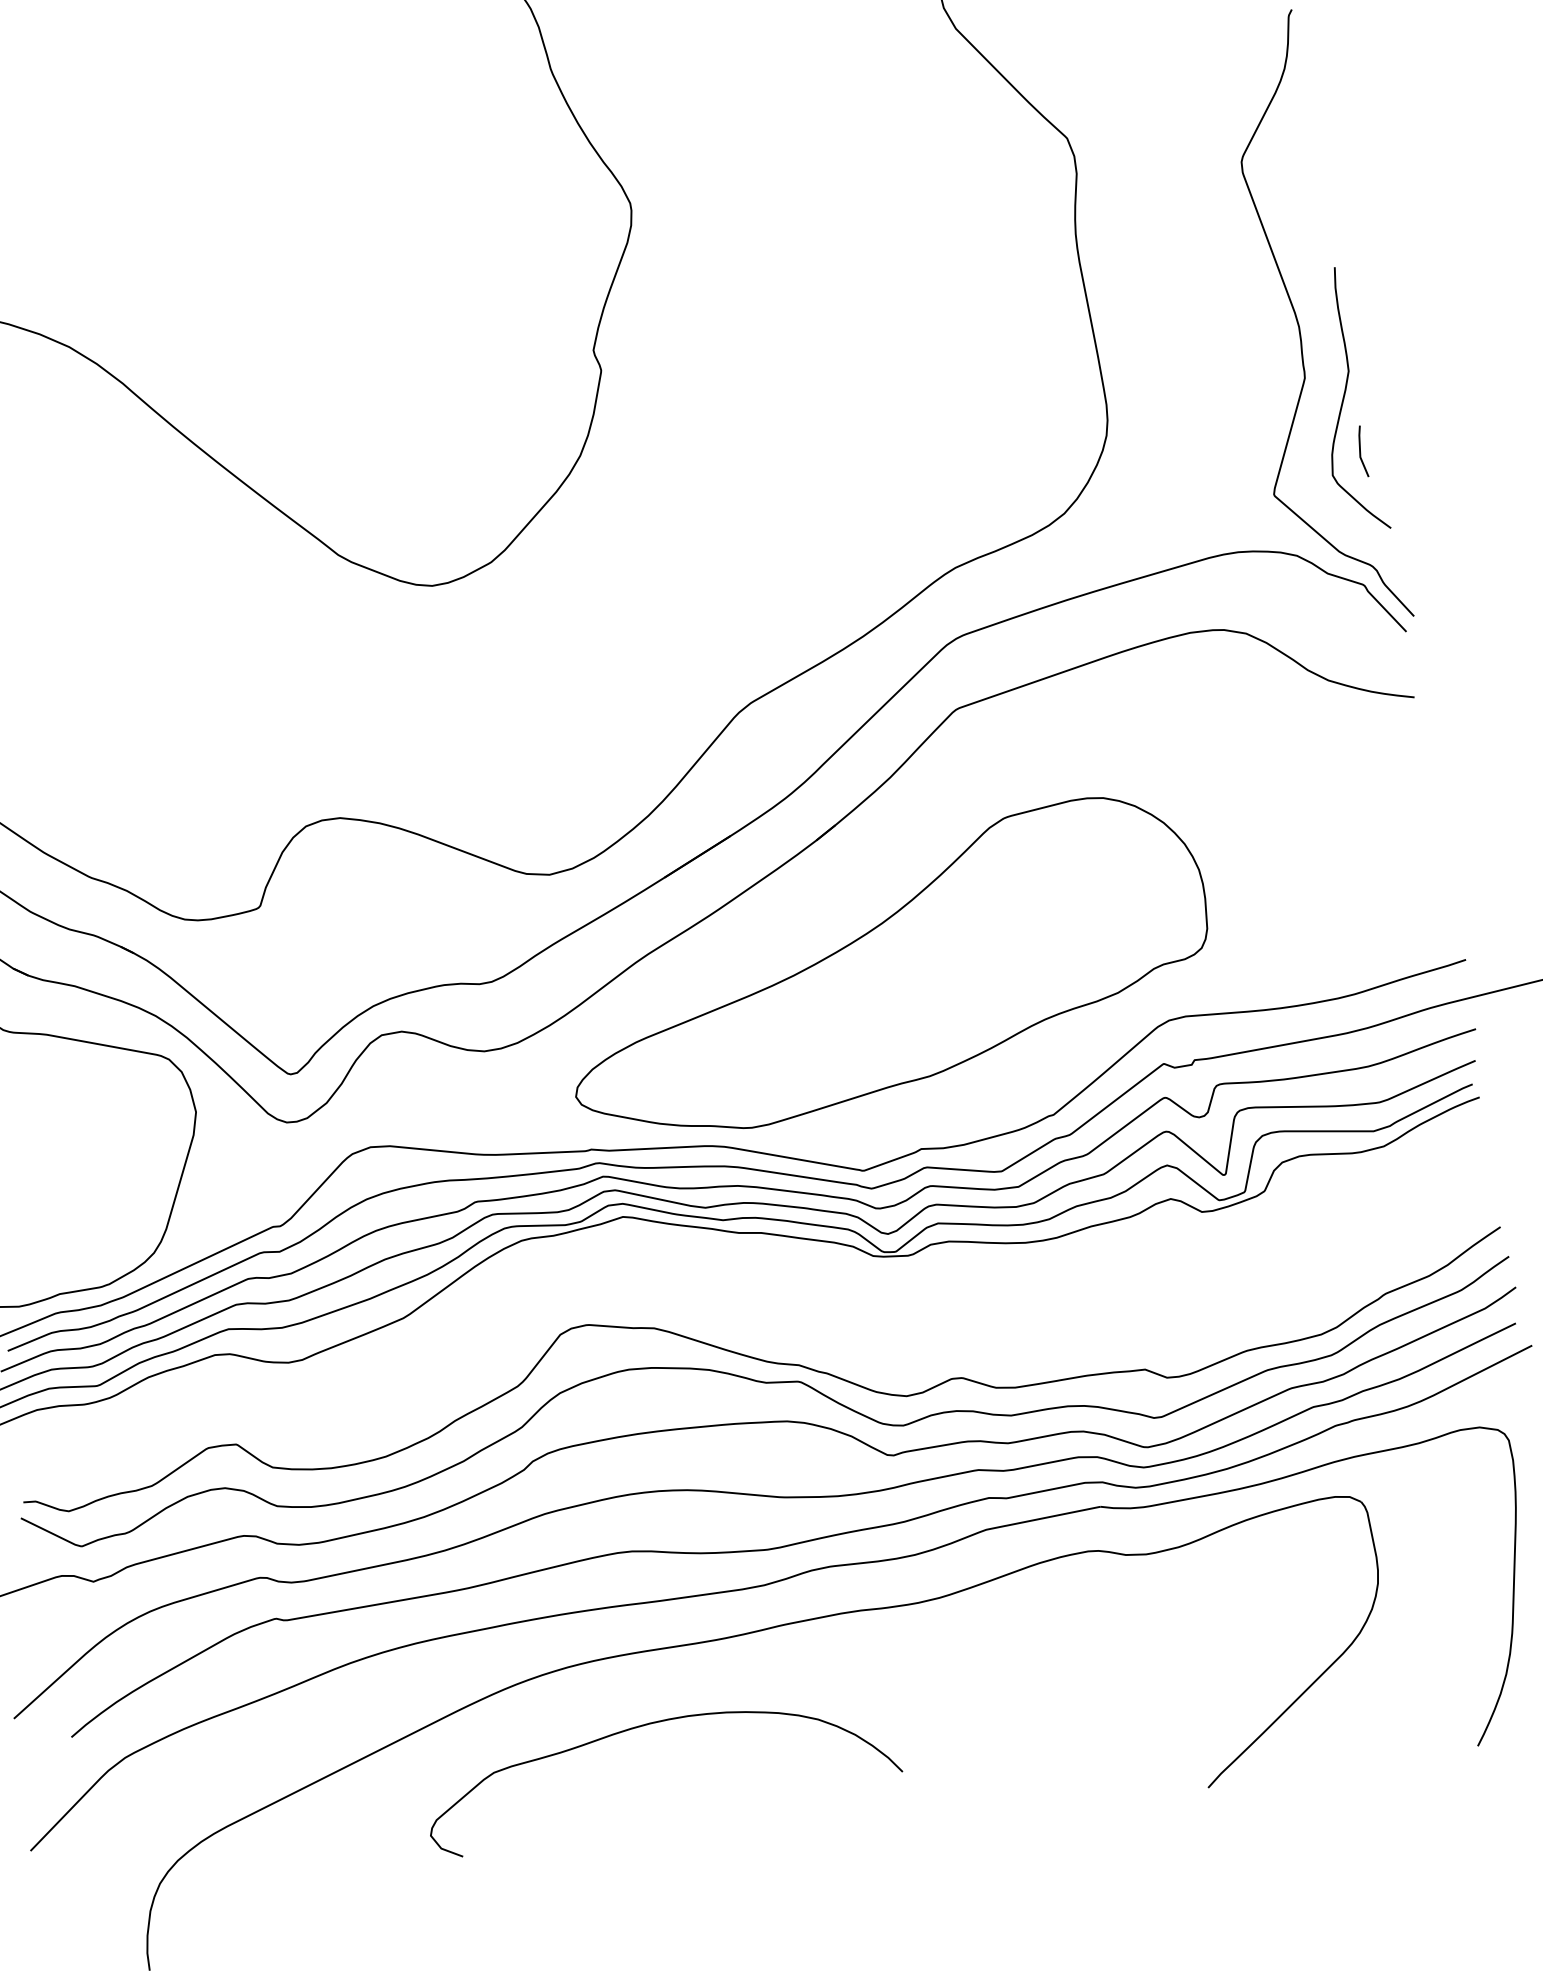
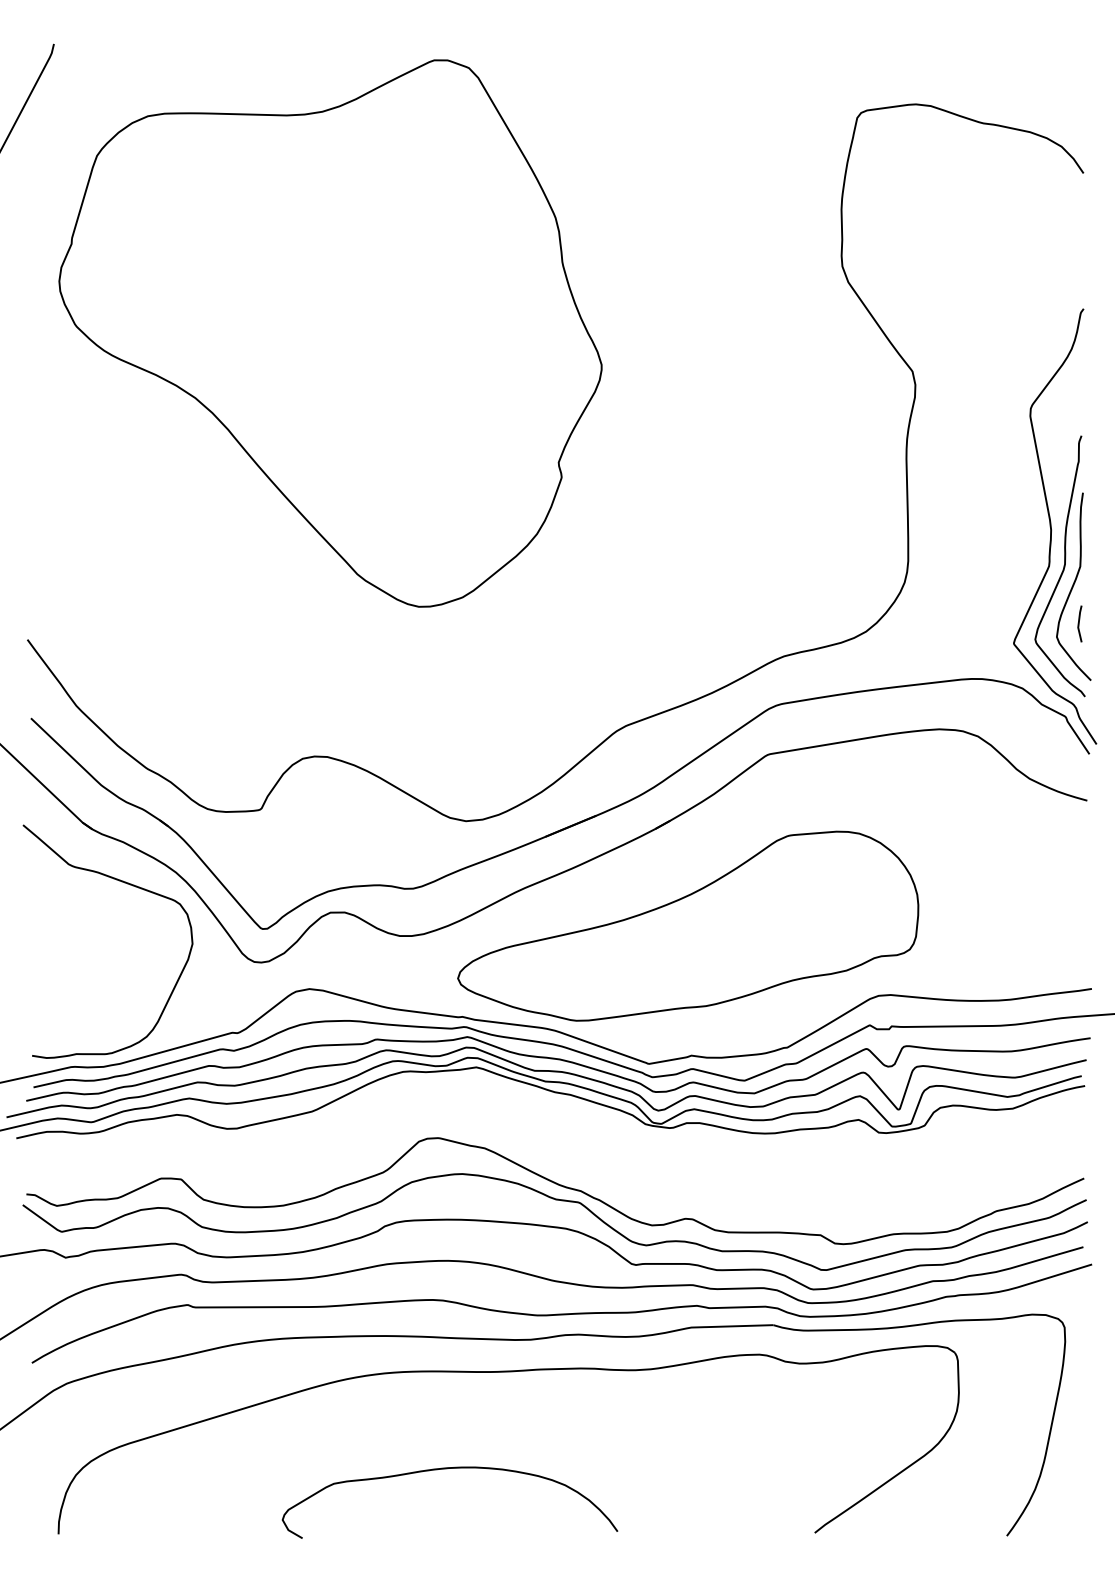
curve: (1325, 375) -> (1063, 566), added
curve: (649, 1725) -> (447, 1469), moved

